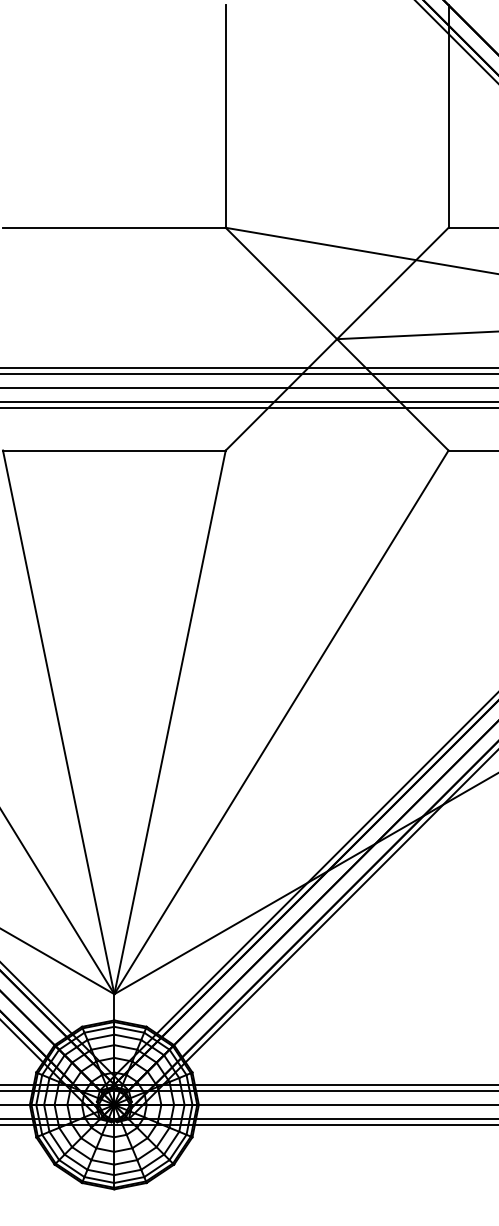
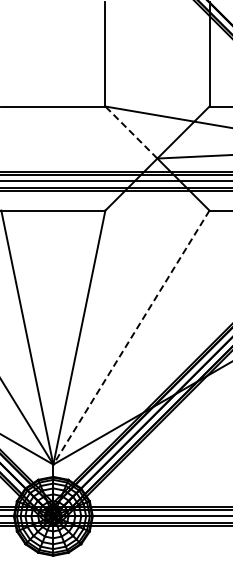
line: (281, 283) -> (131, 132), solid -> dashed
line: (281, 724) -> (131, 338), solid -> dashed

